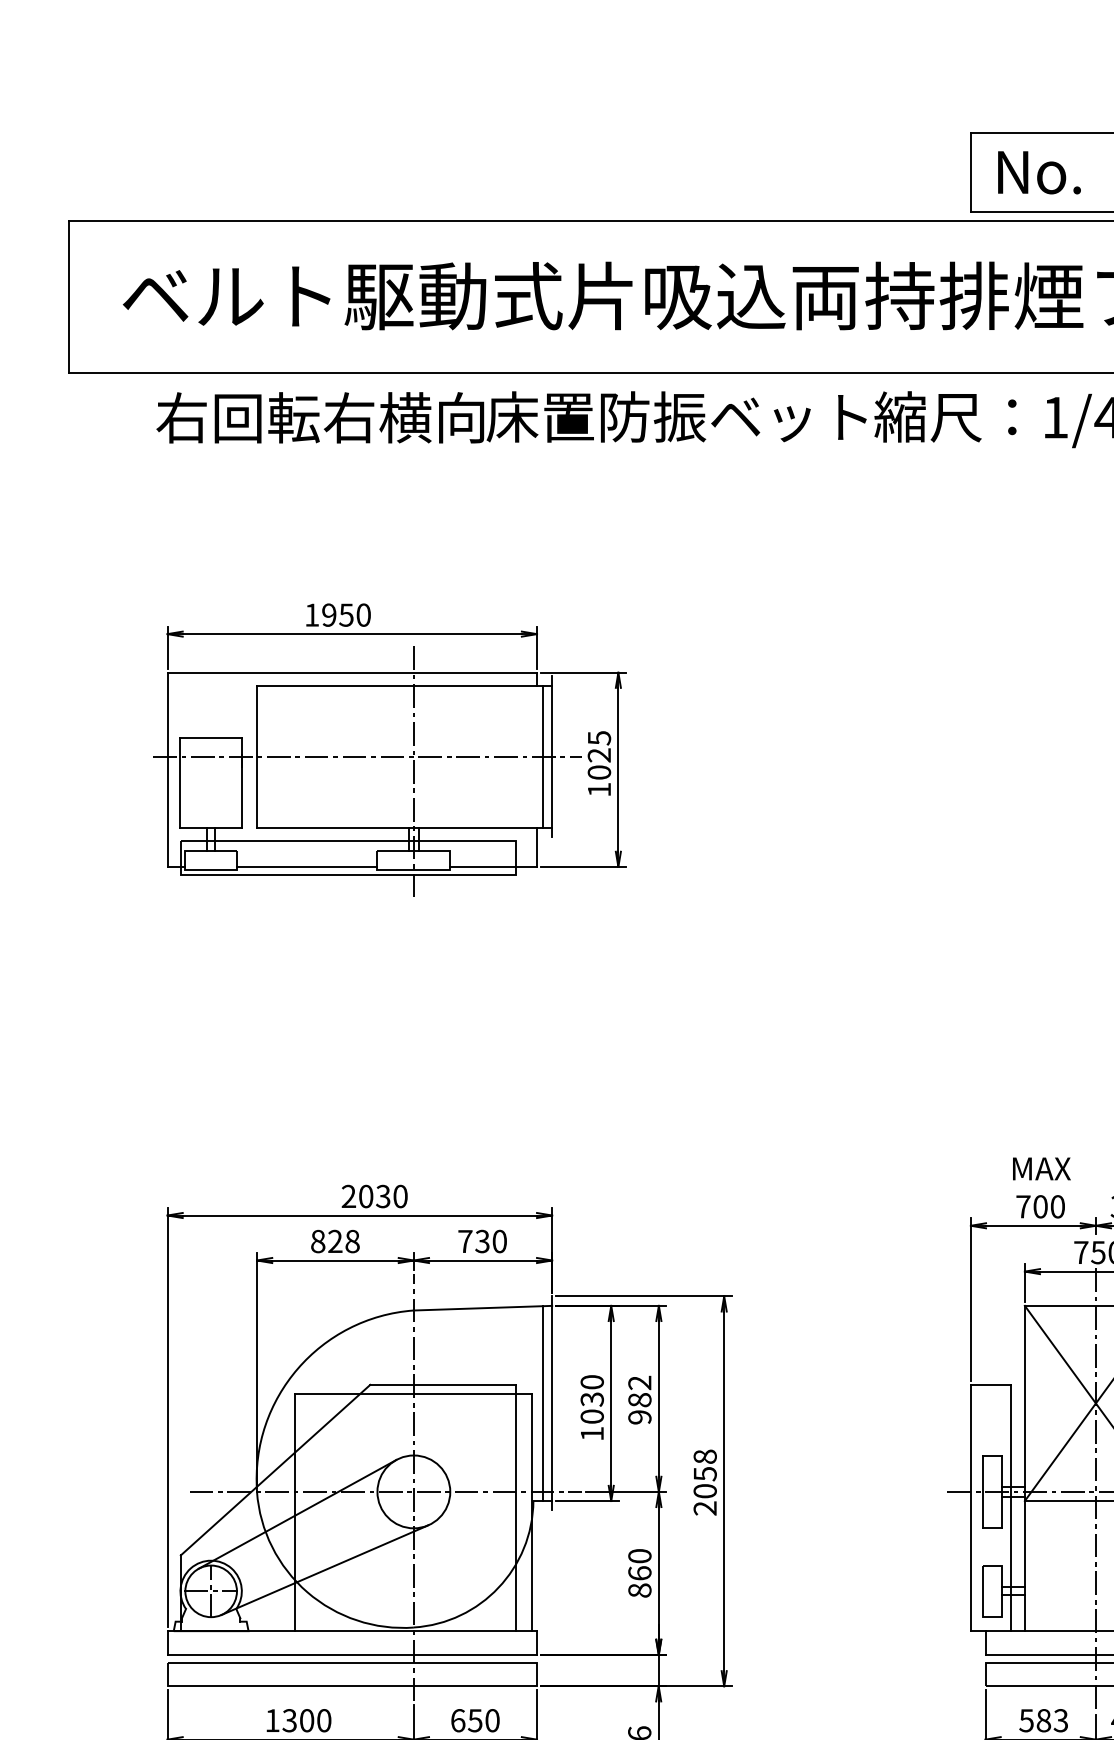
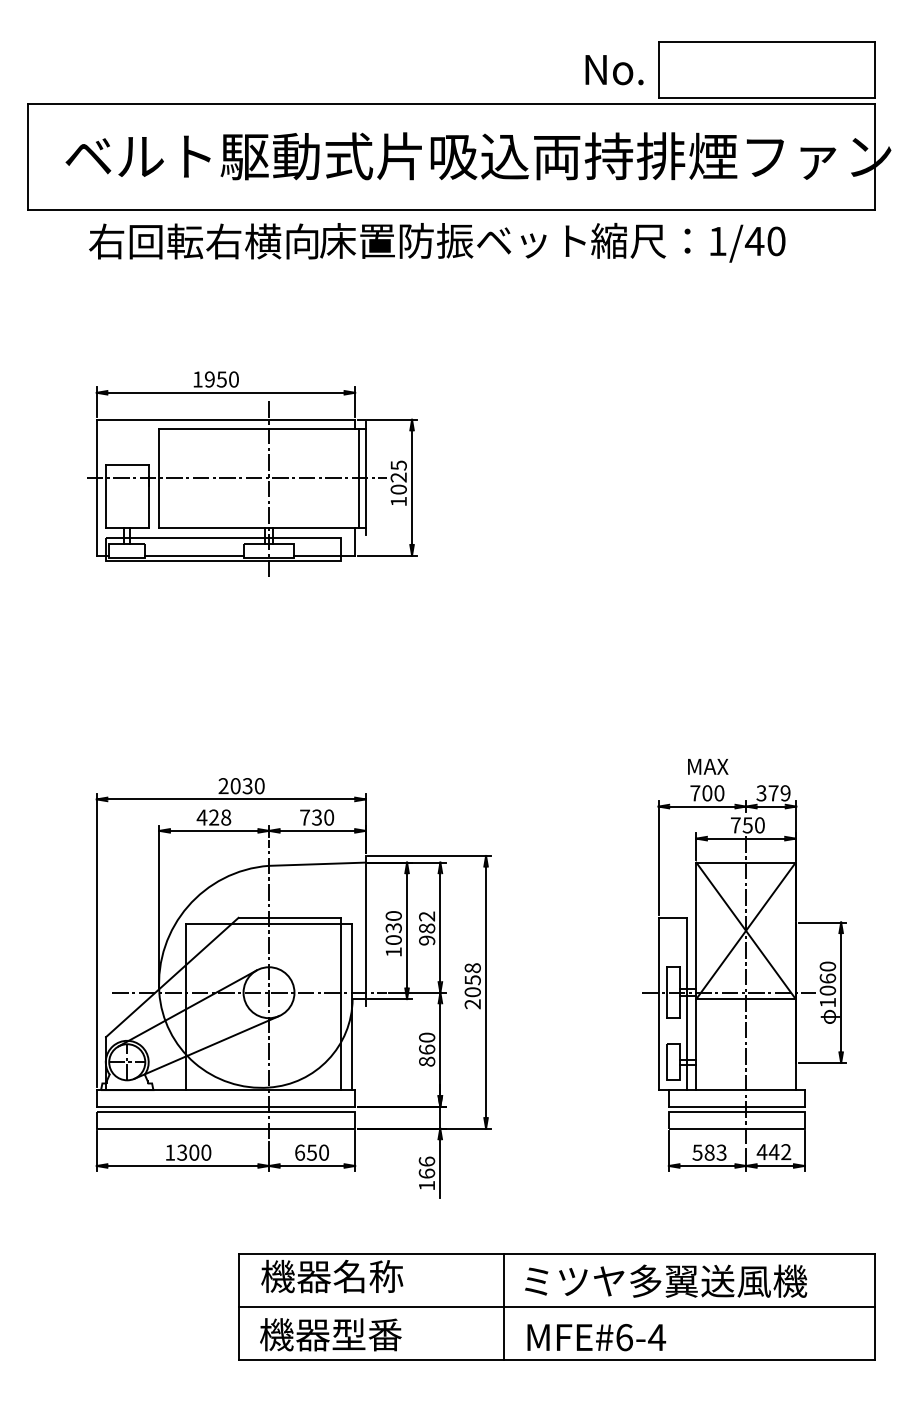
text: (1039, 173) -> (614, 70), moved
text: (317, 1241) -> (201, 817), 828 -> 428
line: (543, 1402) -> (359, 930), removed

